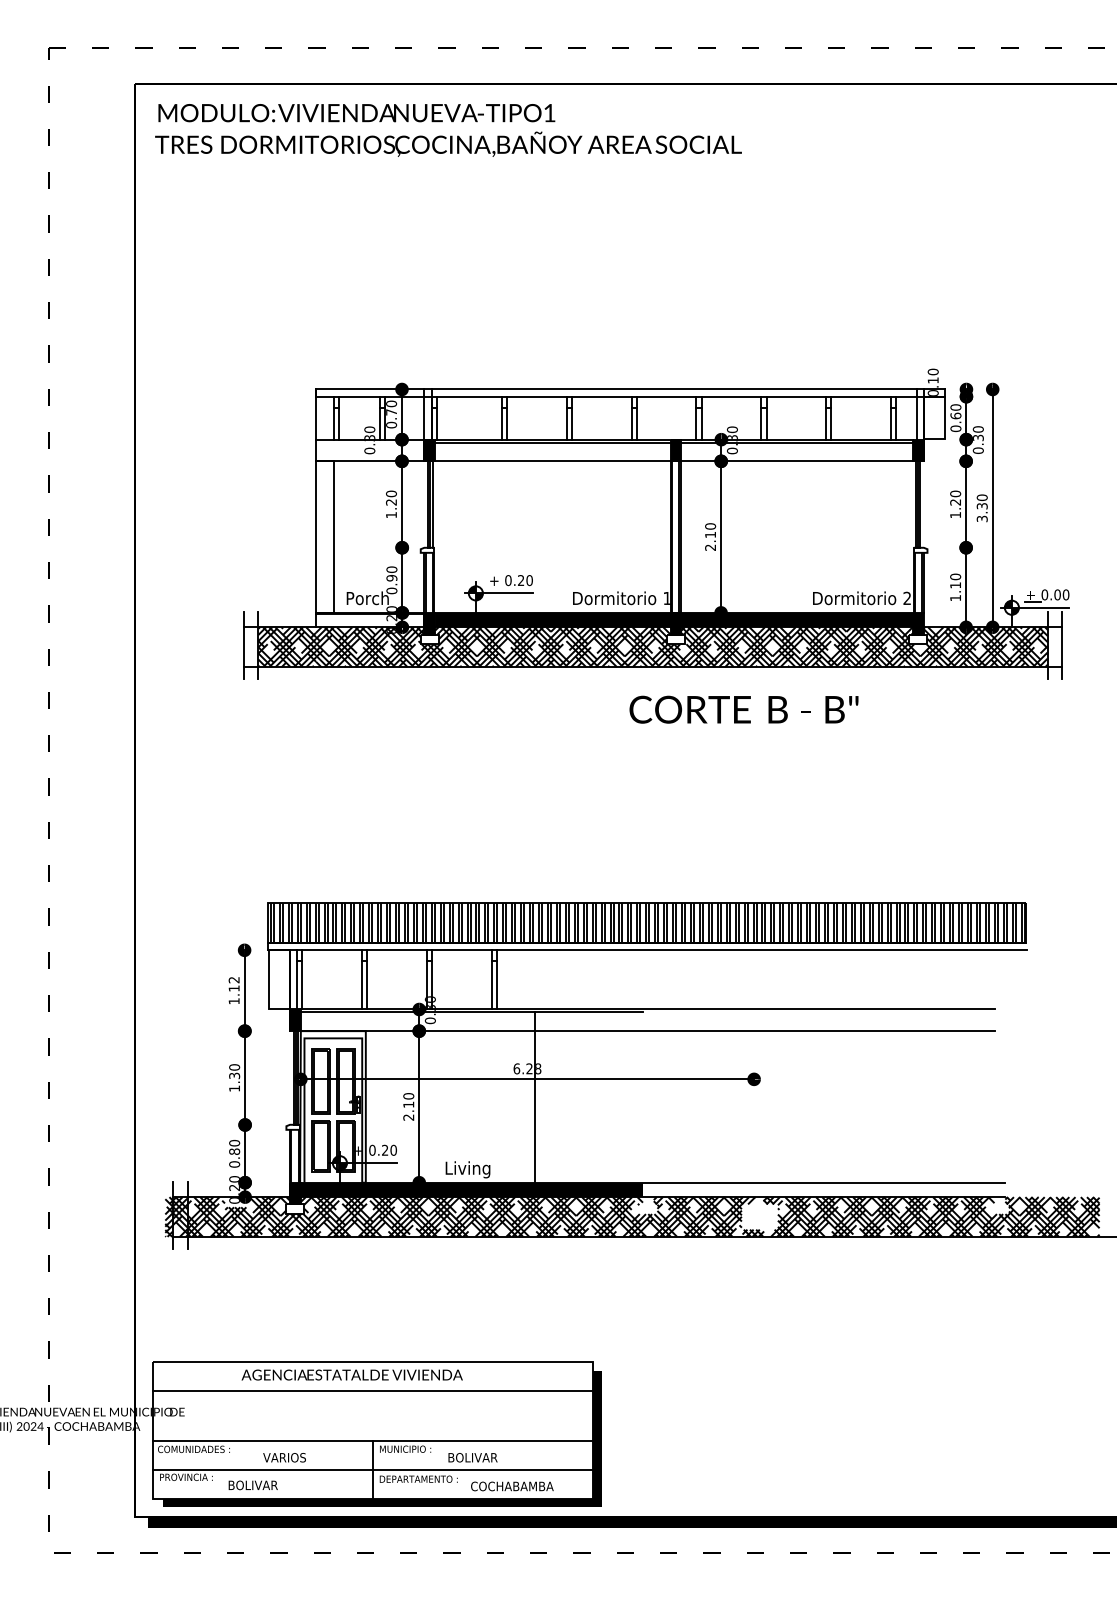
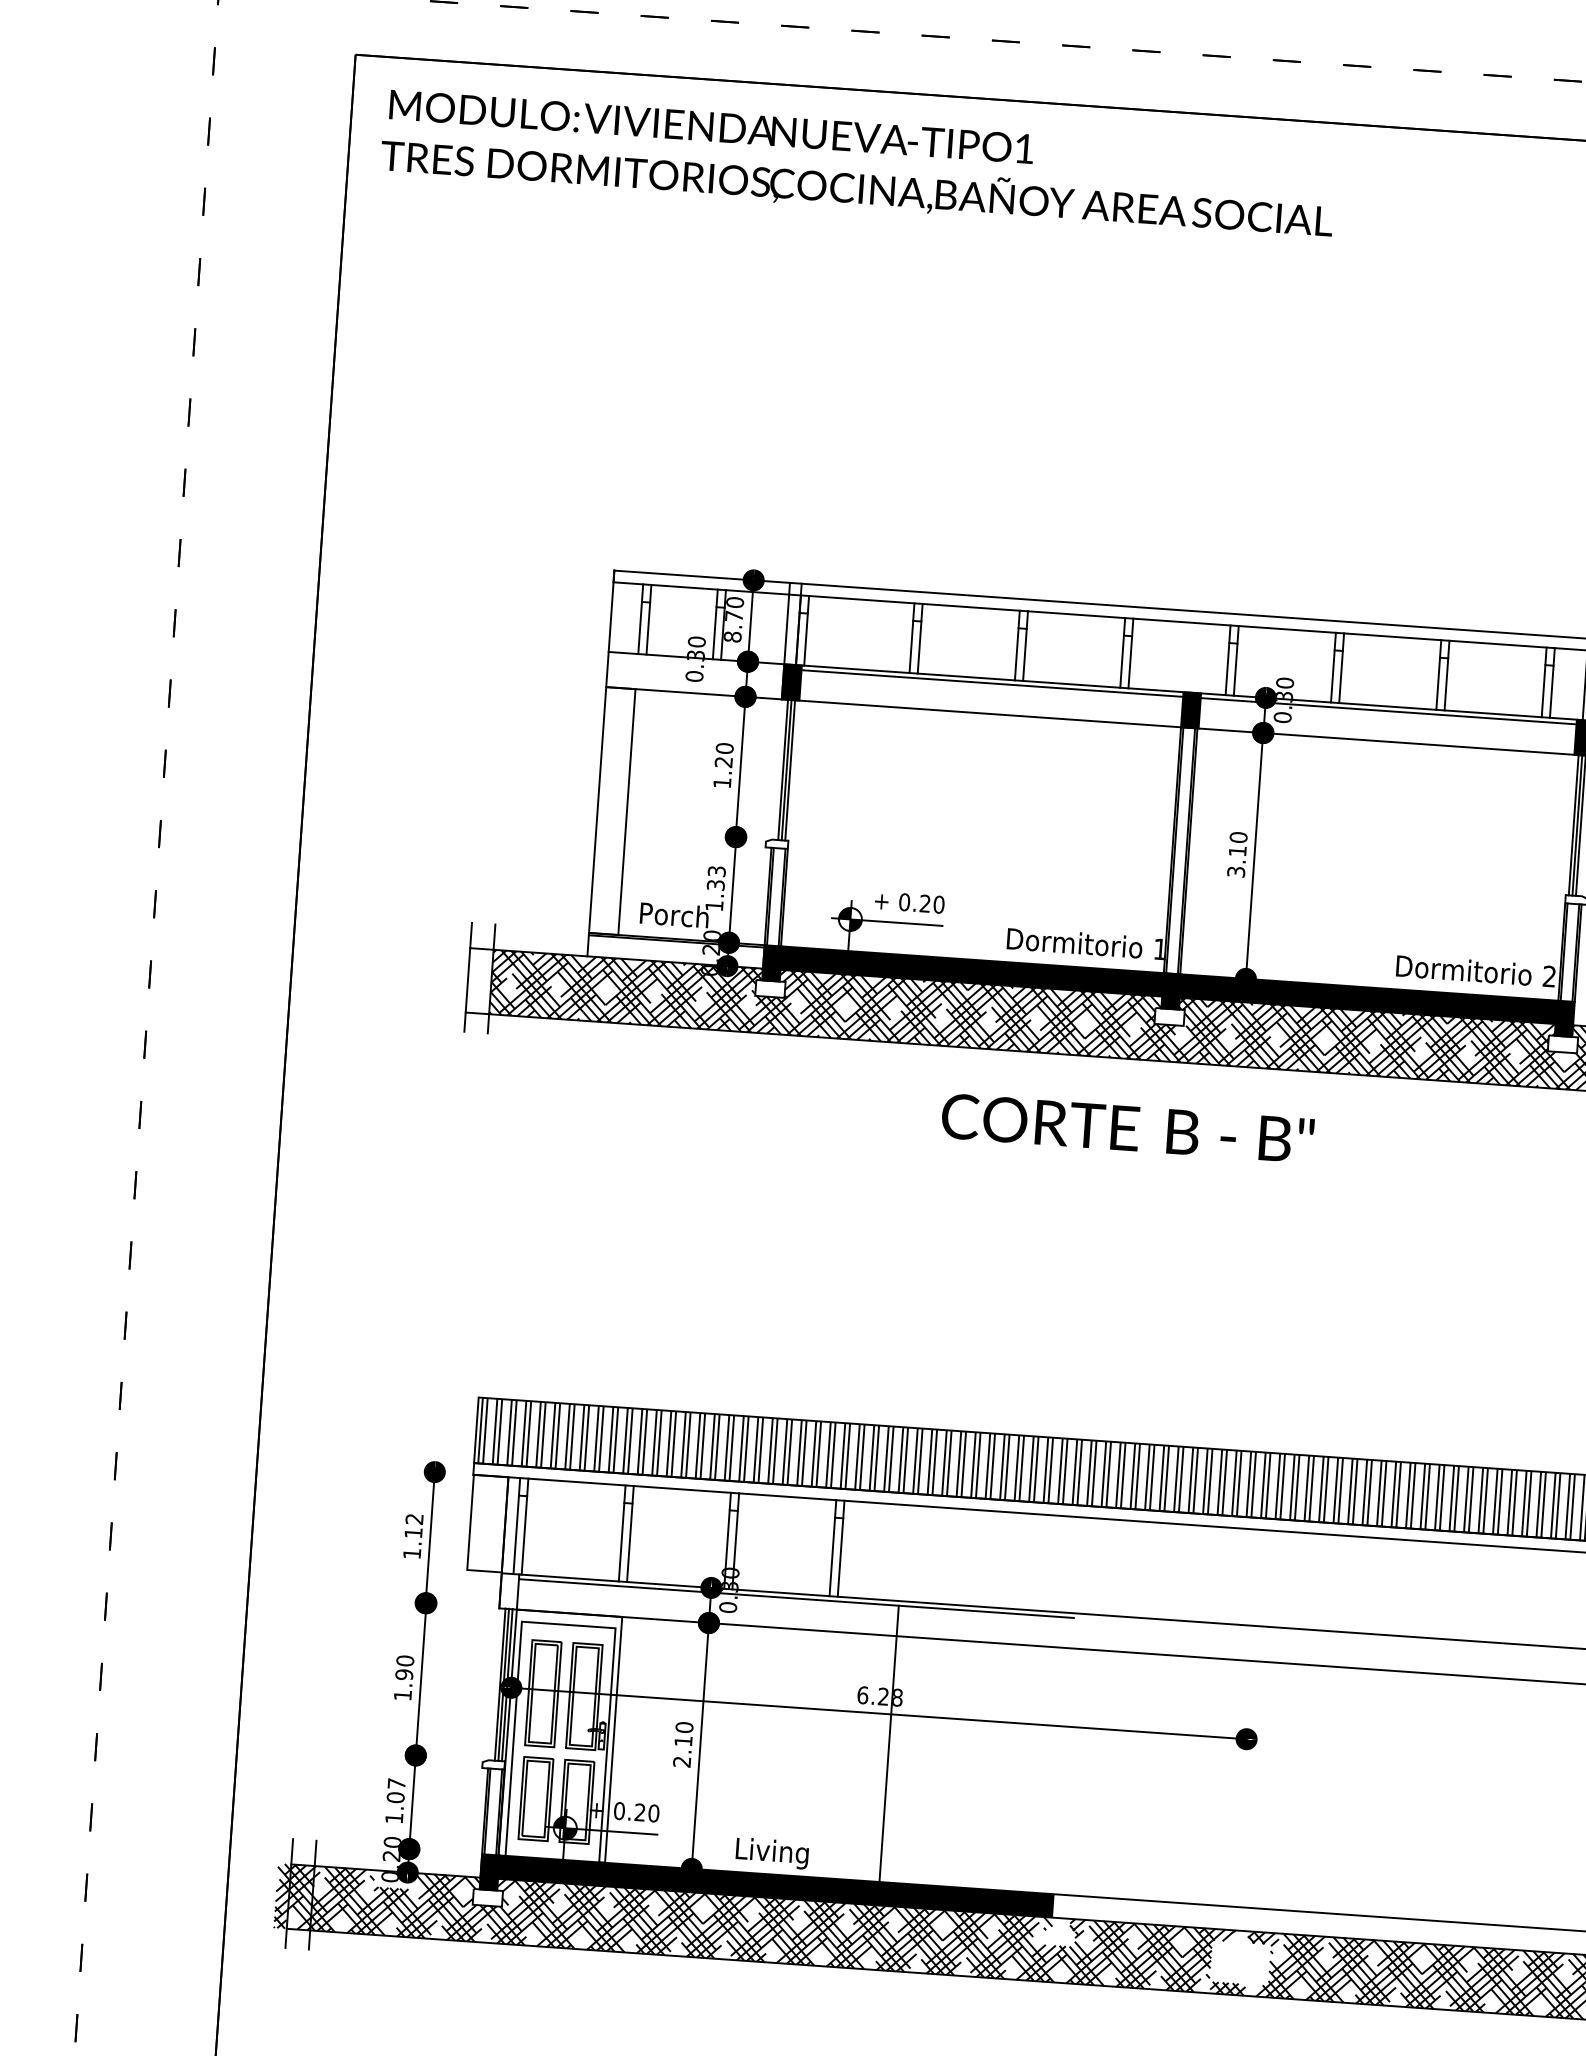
text: (391, 424) -> (732, 635), 0.70 -> 8.70
text: (710, 547) -> (1236, 871), 2.10 -> 3.10
text: (391, 580) -> (715, 888), 0.90 -> 1.33
text: (743, 709) -> (1126, 1128), moved
fill: (295, 1020) -> (509, 1591), removed
text: (234, 1075) -> (404, 1674), 1.30 -> 1.90
text: (234, 1153) -> (395, 1800), 0.80 -> 1.07

